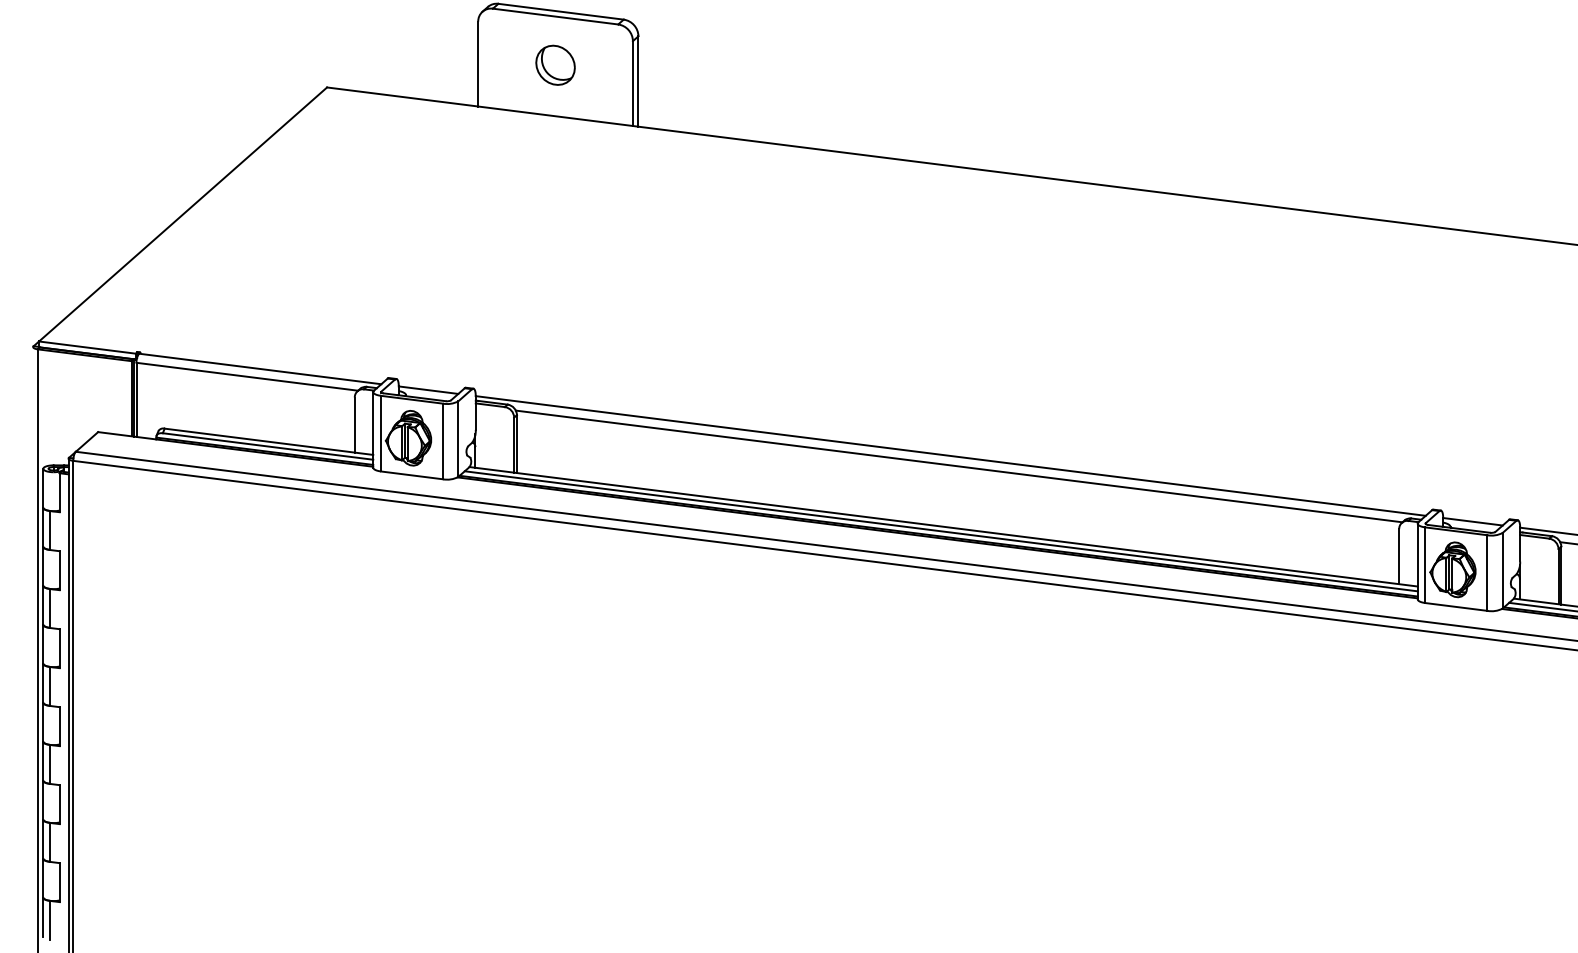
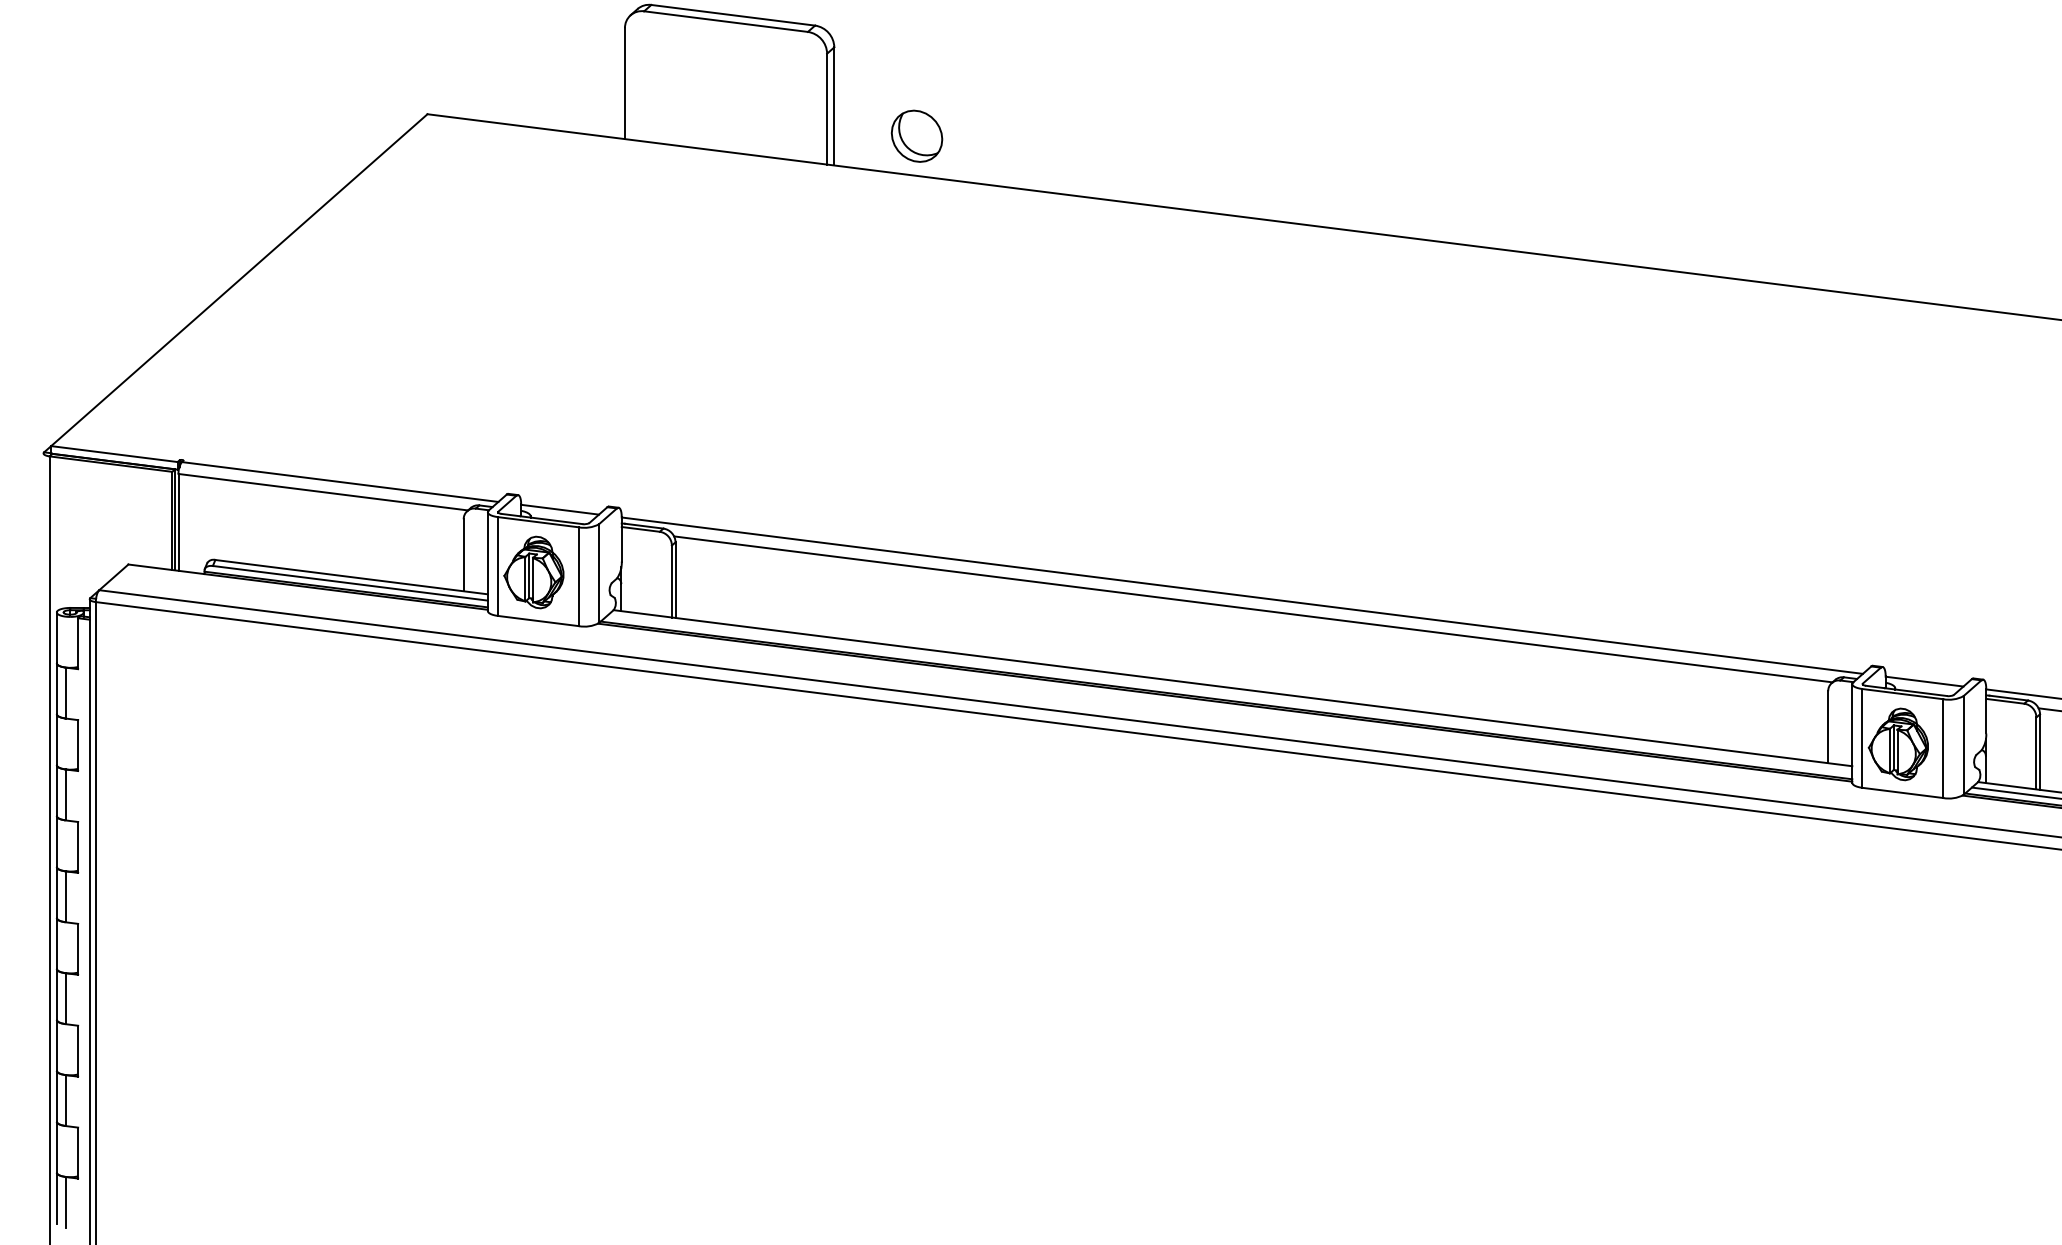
part: (555, 64) -> (916, 135), moved
line: (940, 530) -> (1229, 693), removed

